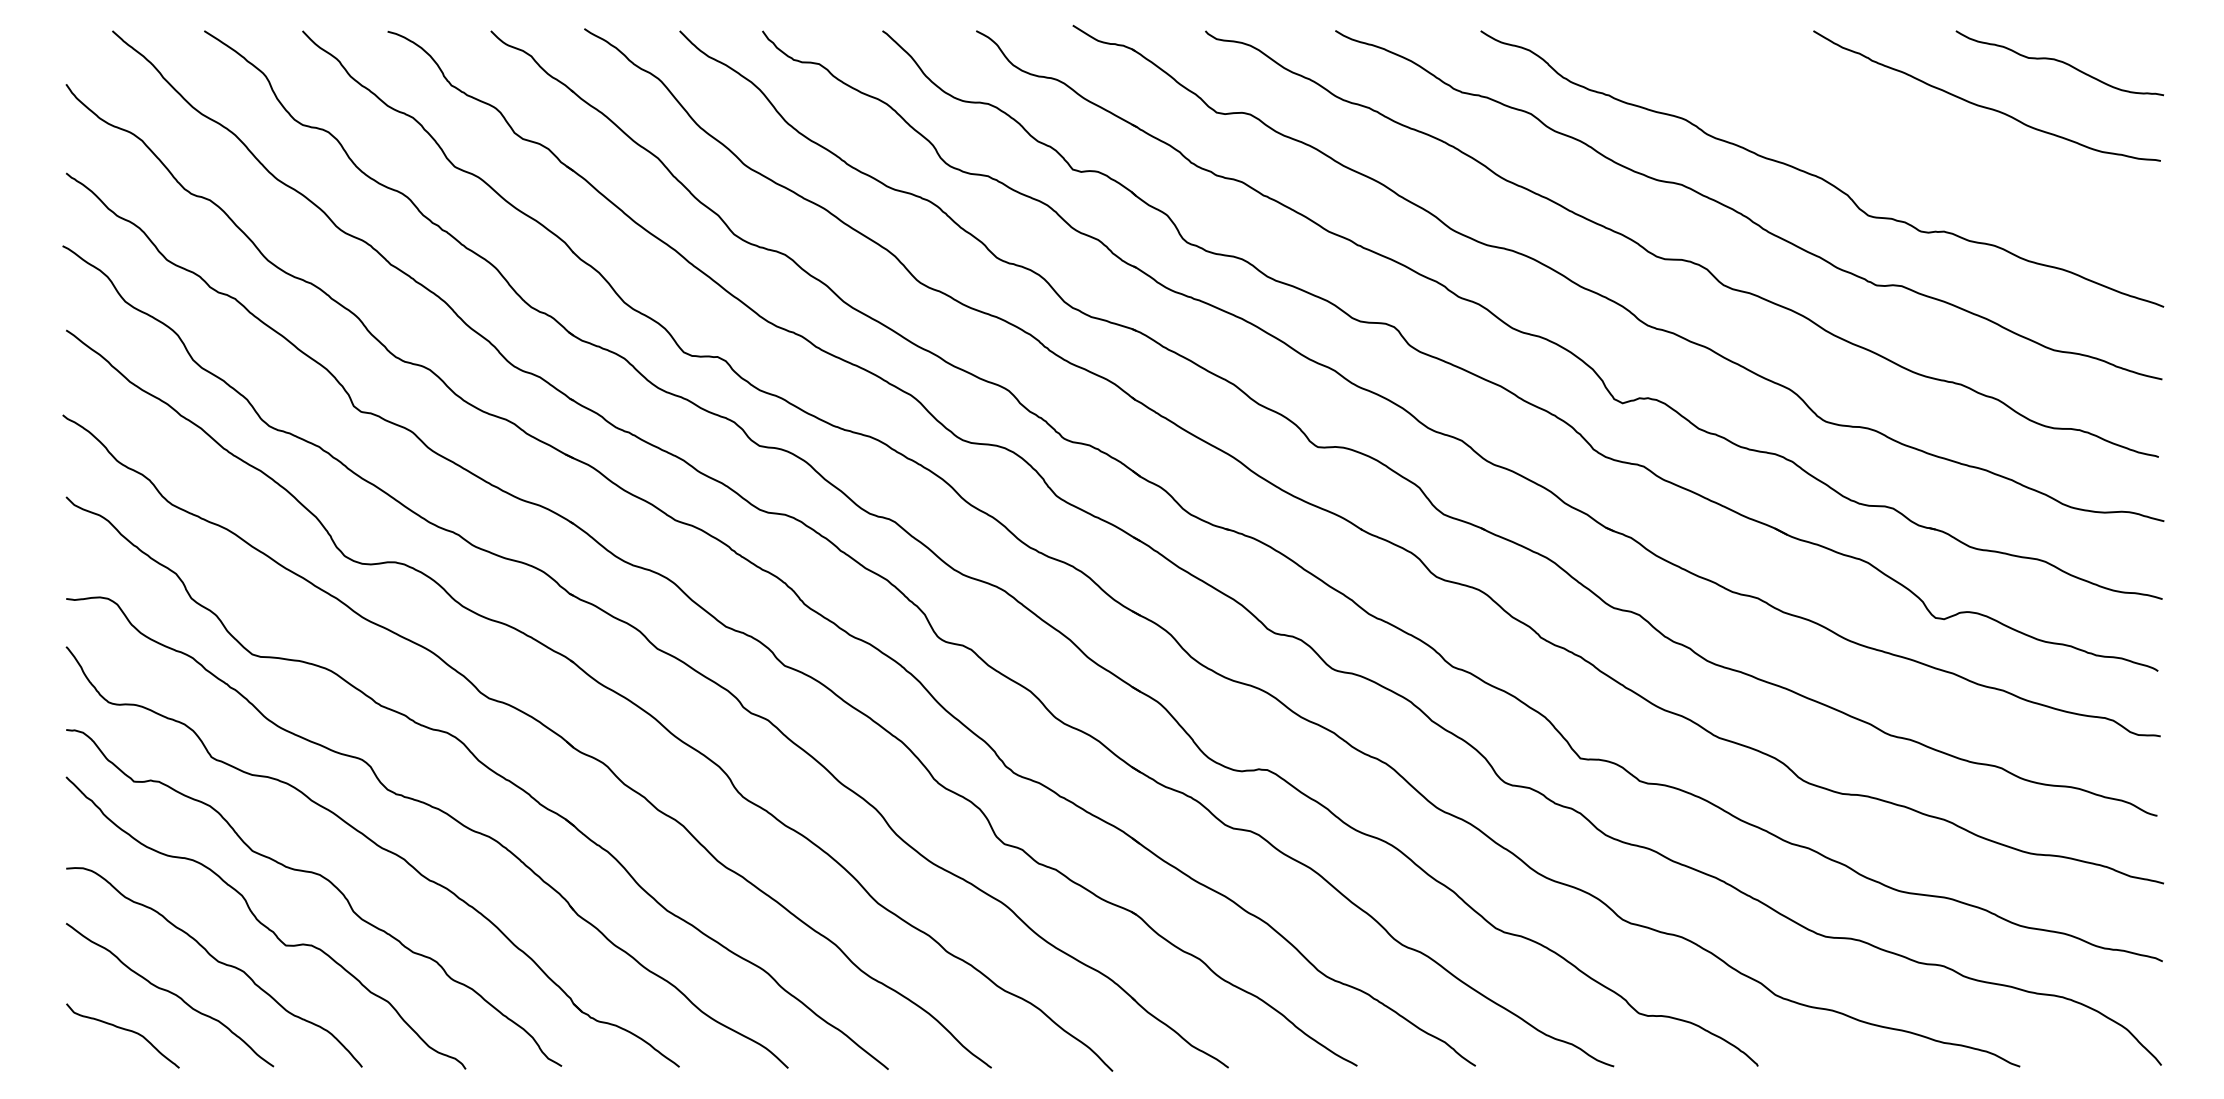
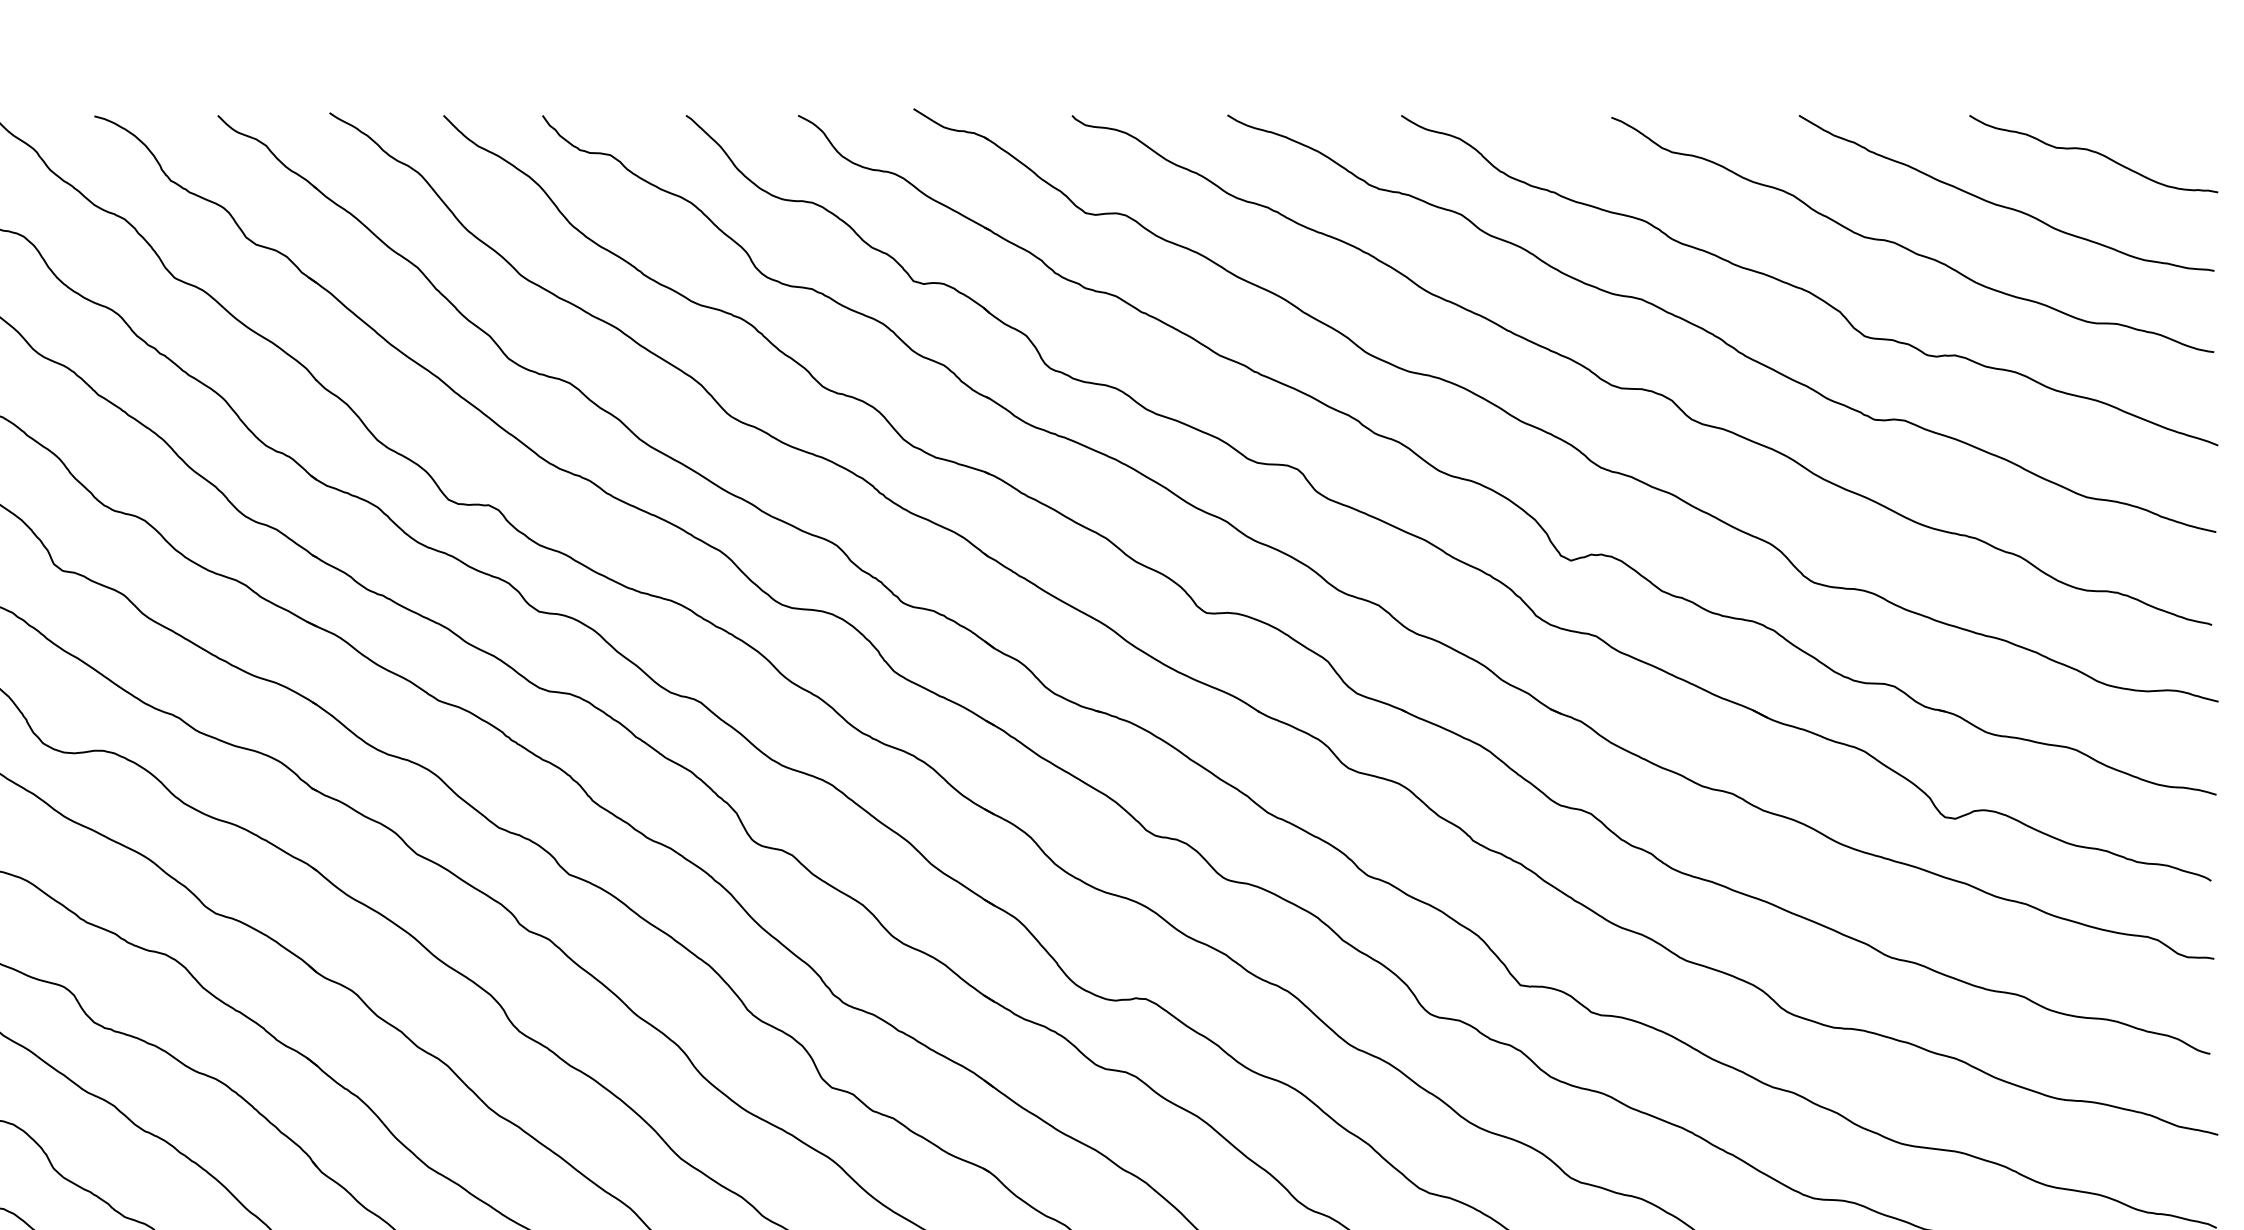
curve: (1902, 140) -> (1905, 246), added

